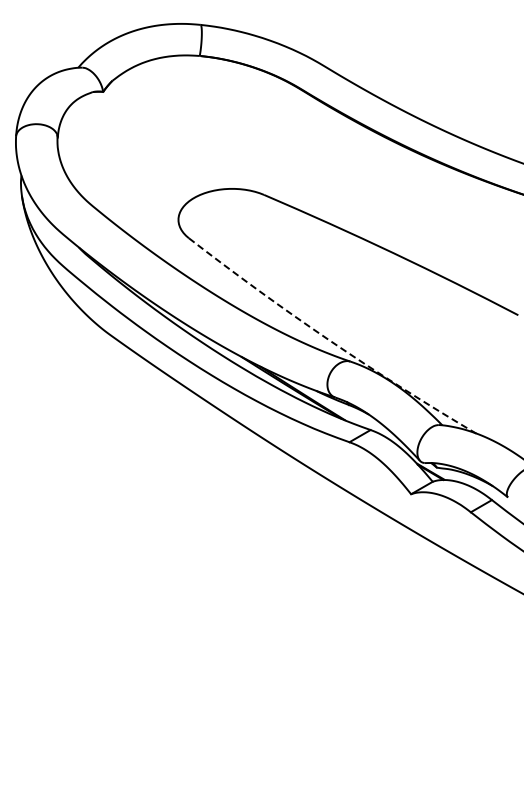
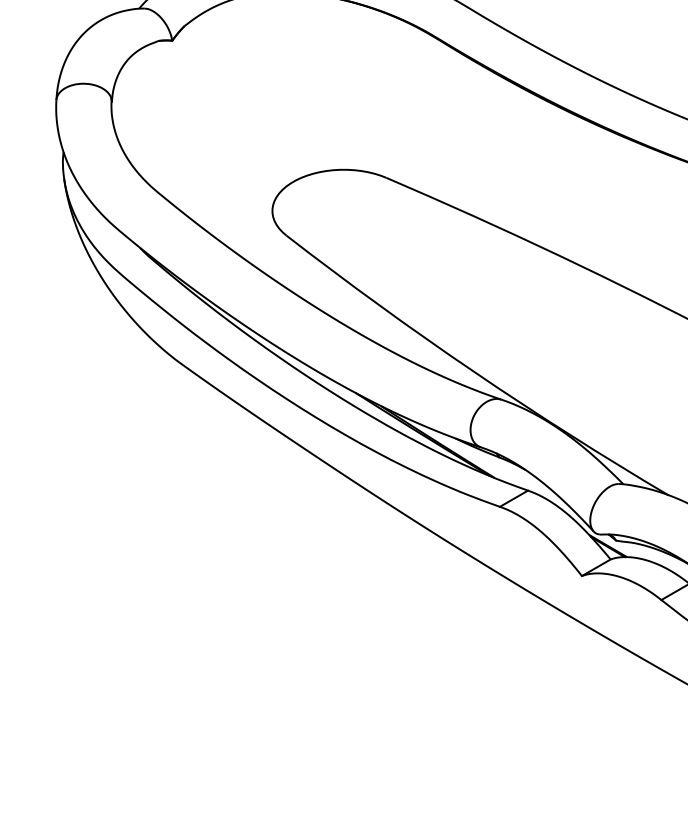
arc: (329, 340) -> (473, 371), dashed -> solid

